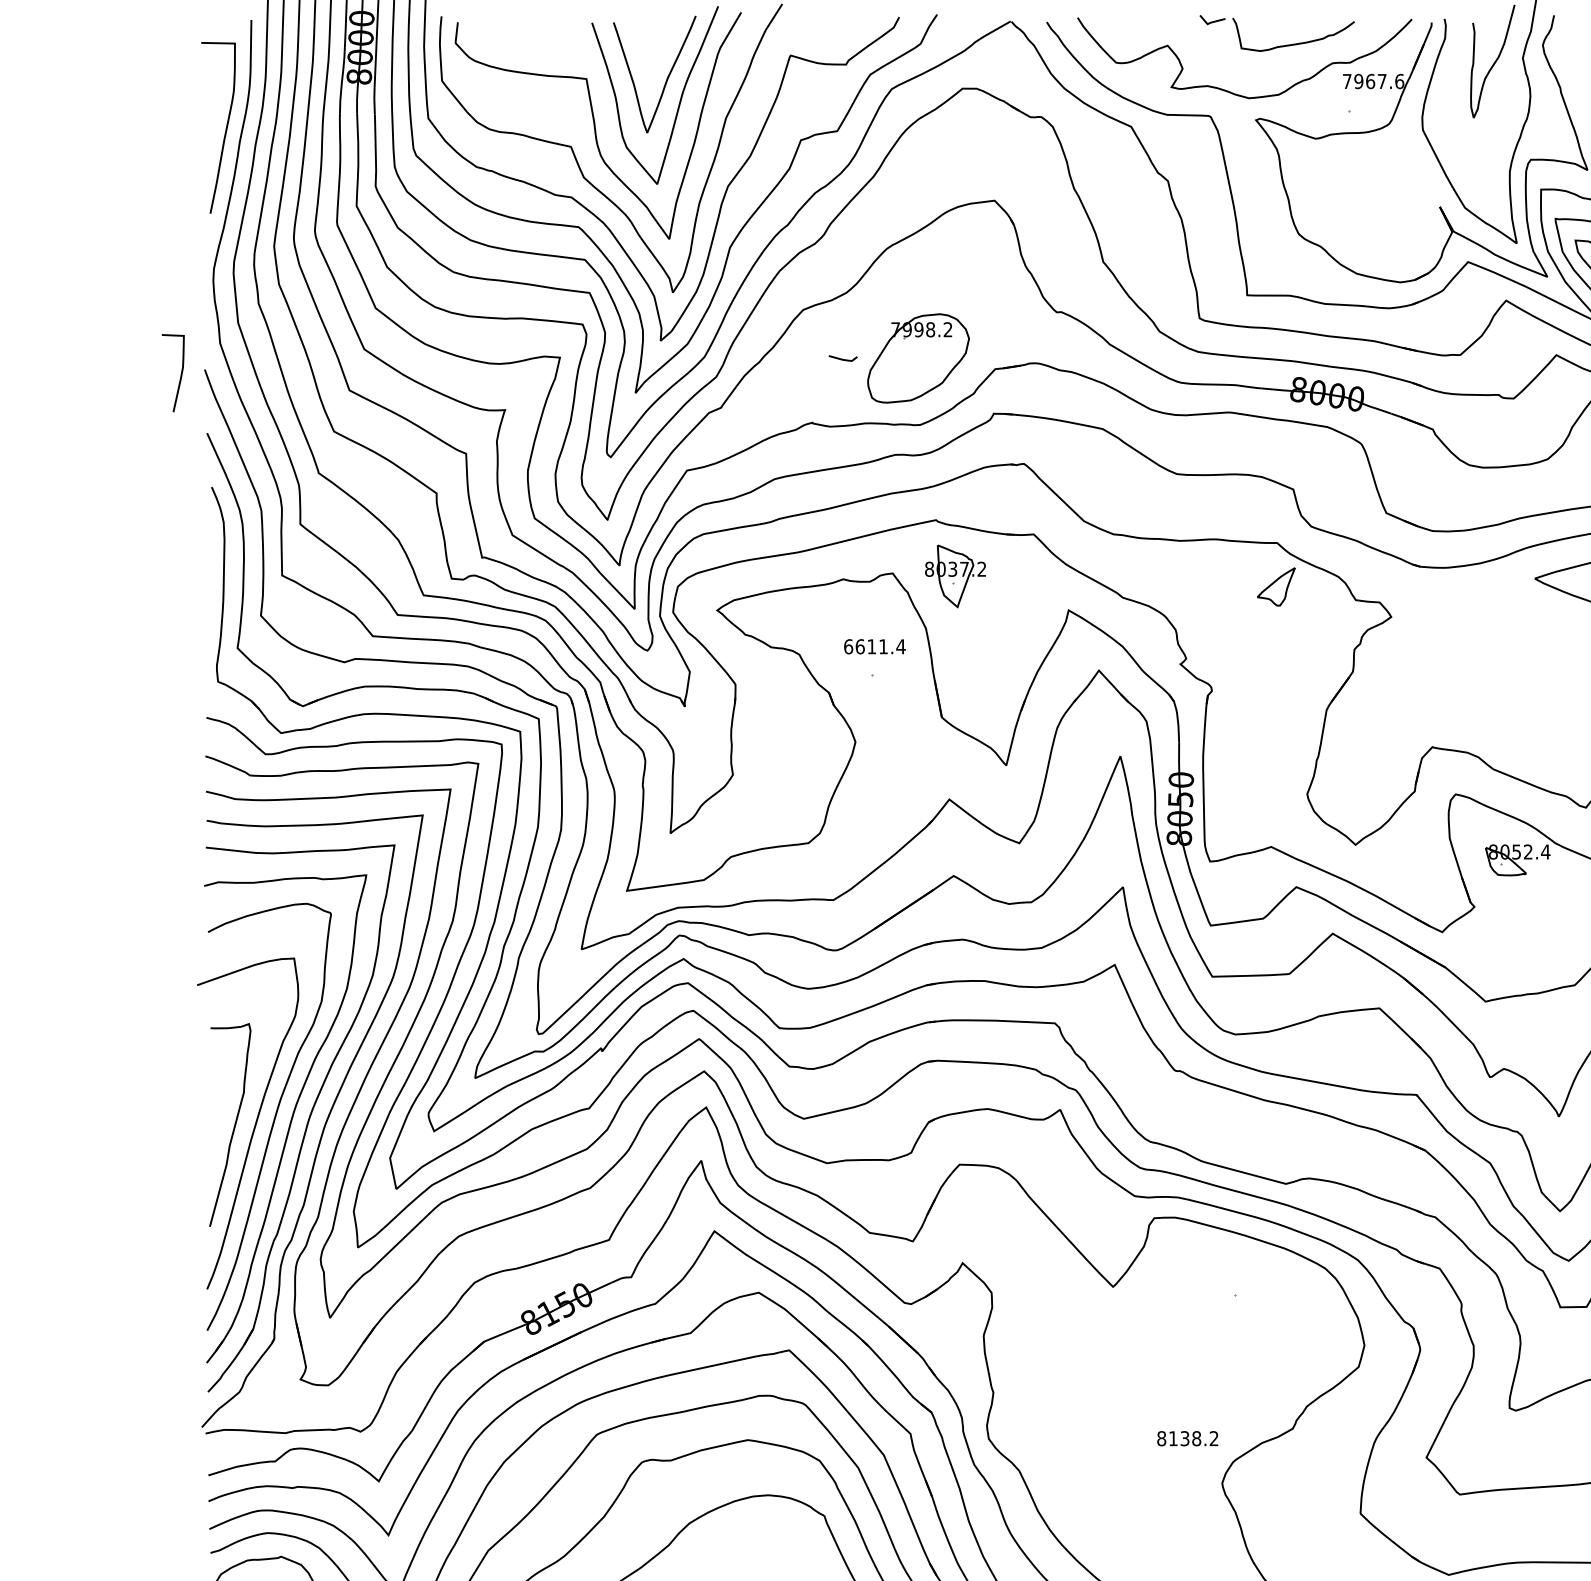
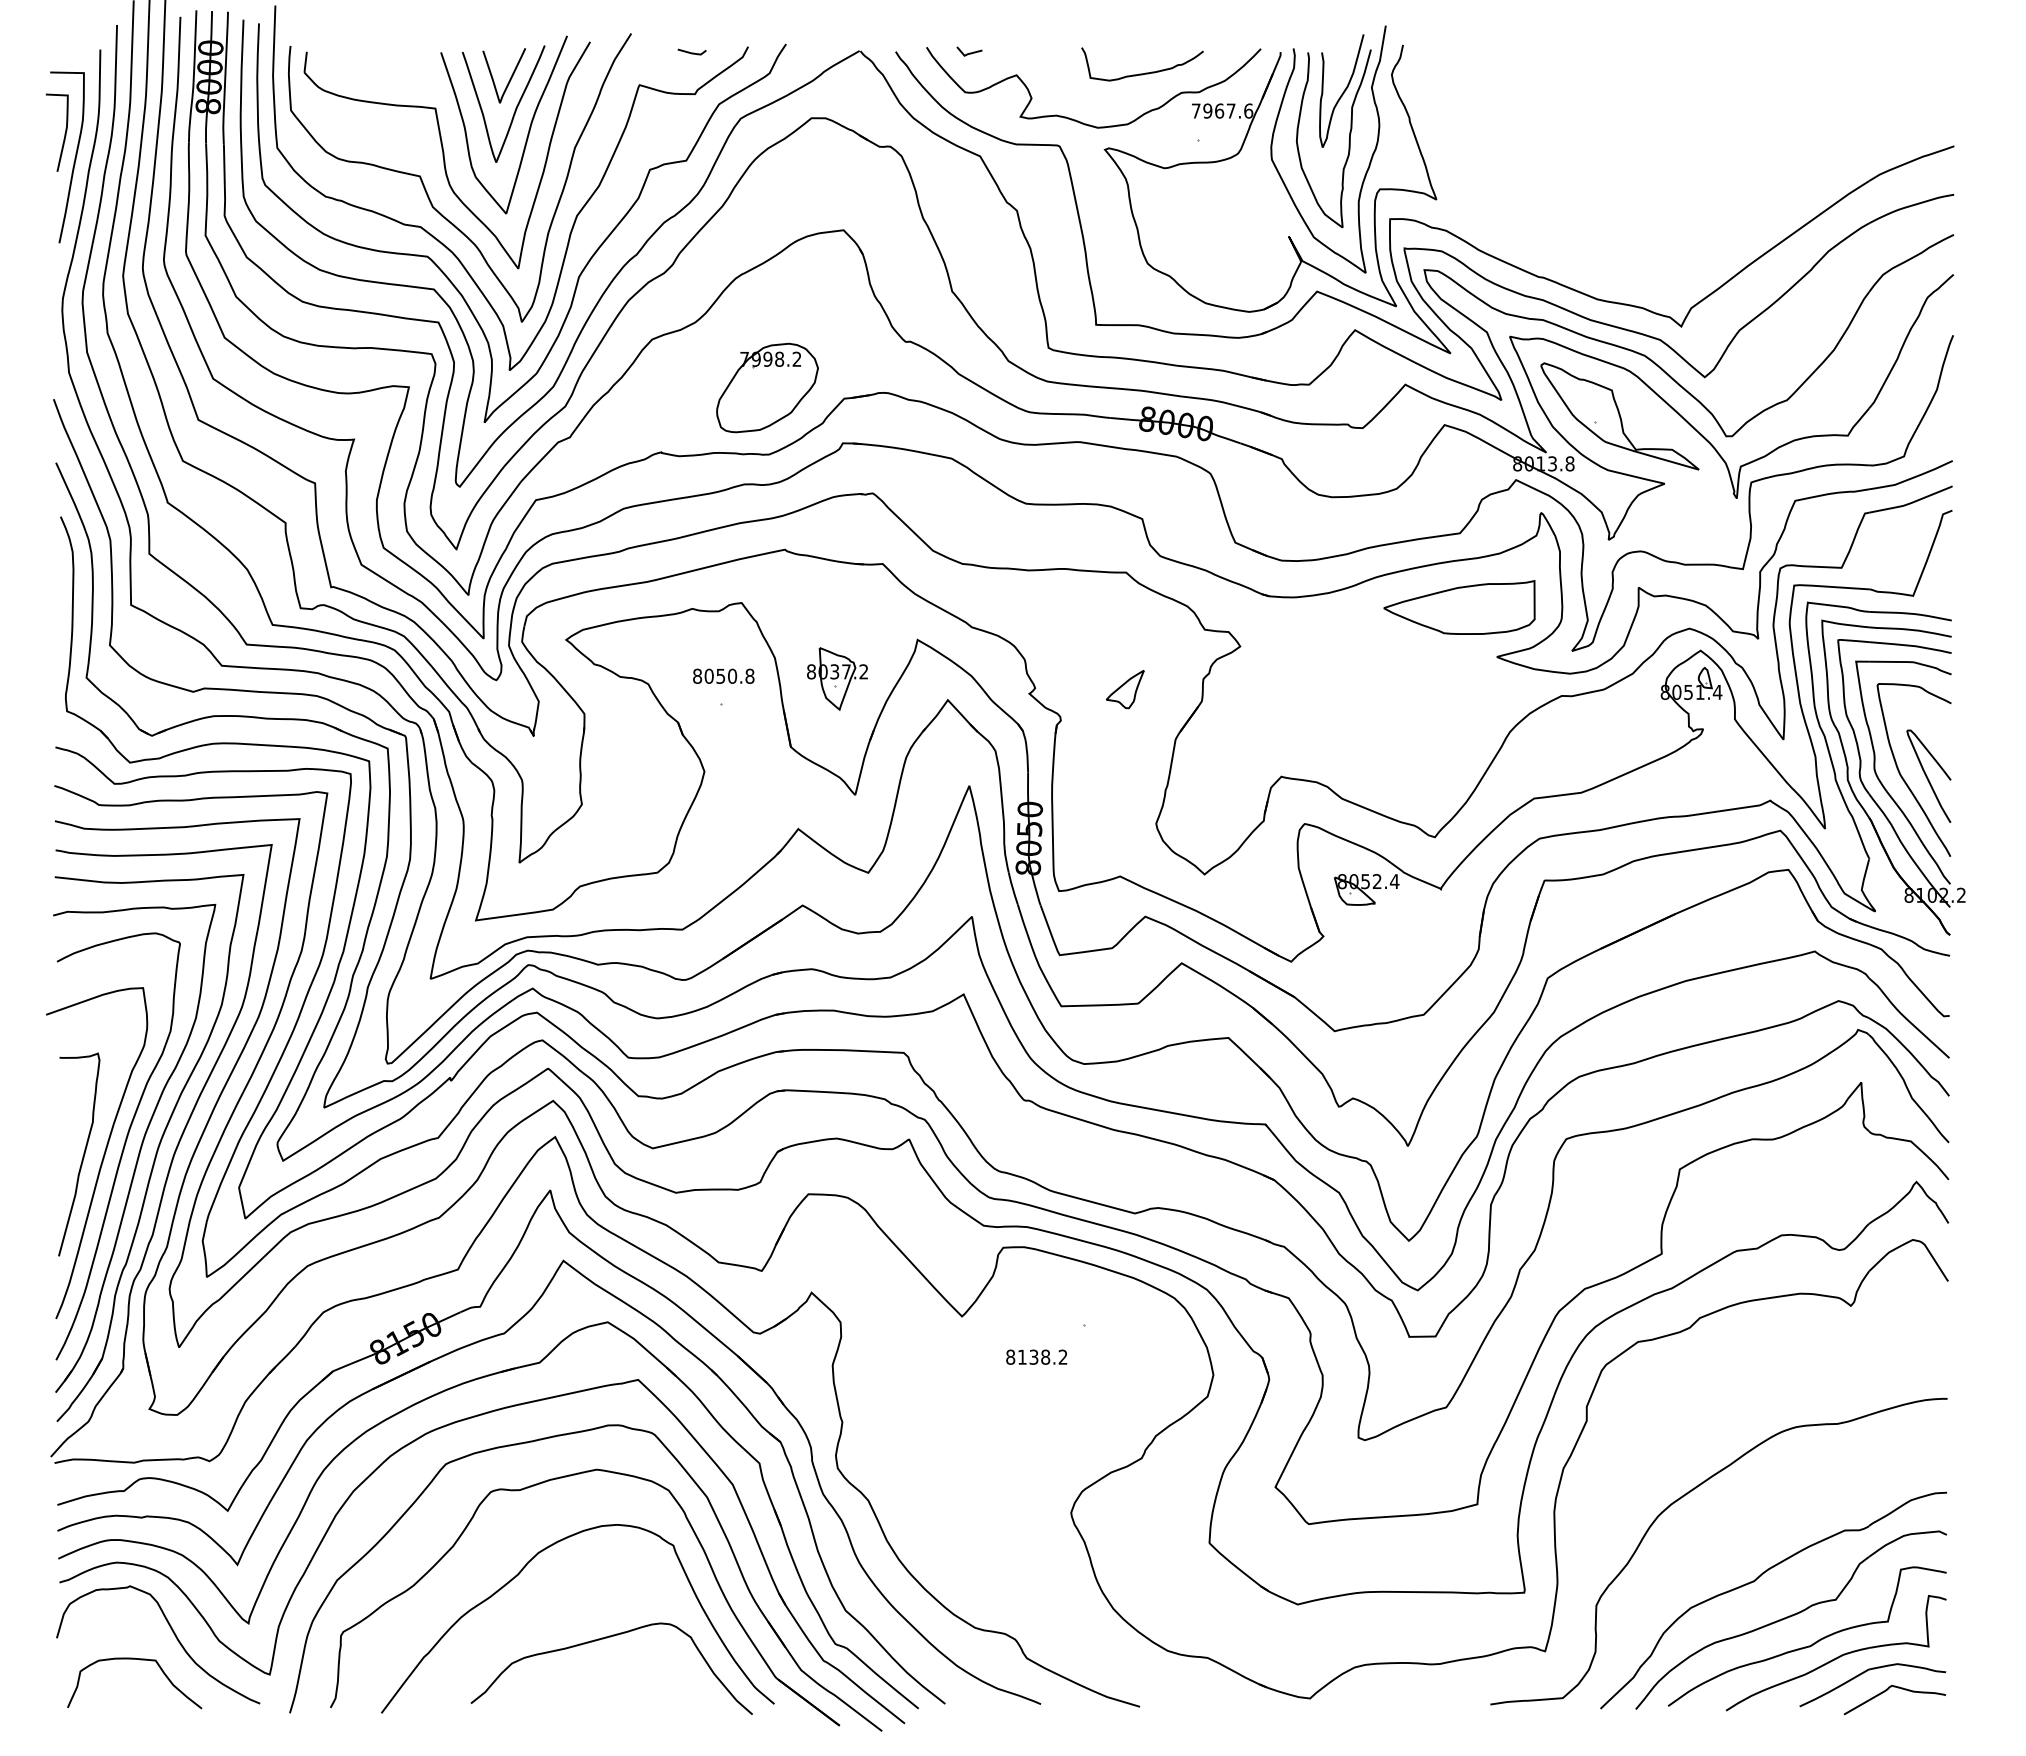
line: (1212, 20) -> (969, 52), moved
curve: (660, 49) -> (509, 79), added
curve: (1499, 111) -> (1348, 141), added
curve: (842, 358) -> (691, 52), moved
curve: (180, 373) -> (64, 133), moved
part: (955, 575) -> (837, 678), moved
part: (1276, 586) -> (1125, 689), moved
text: (874, 645) -> (723, 675), 6611.4 -> 8050.8
text: (1187, 1437) -> (1036, 1356), moved

